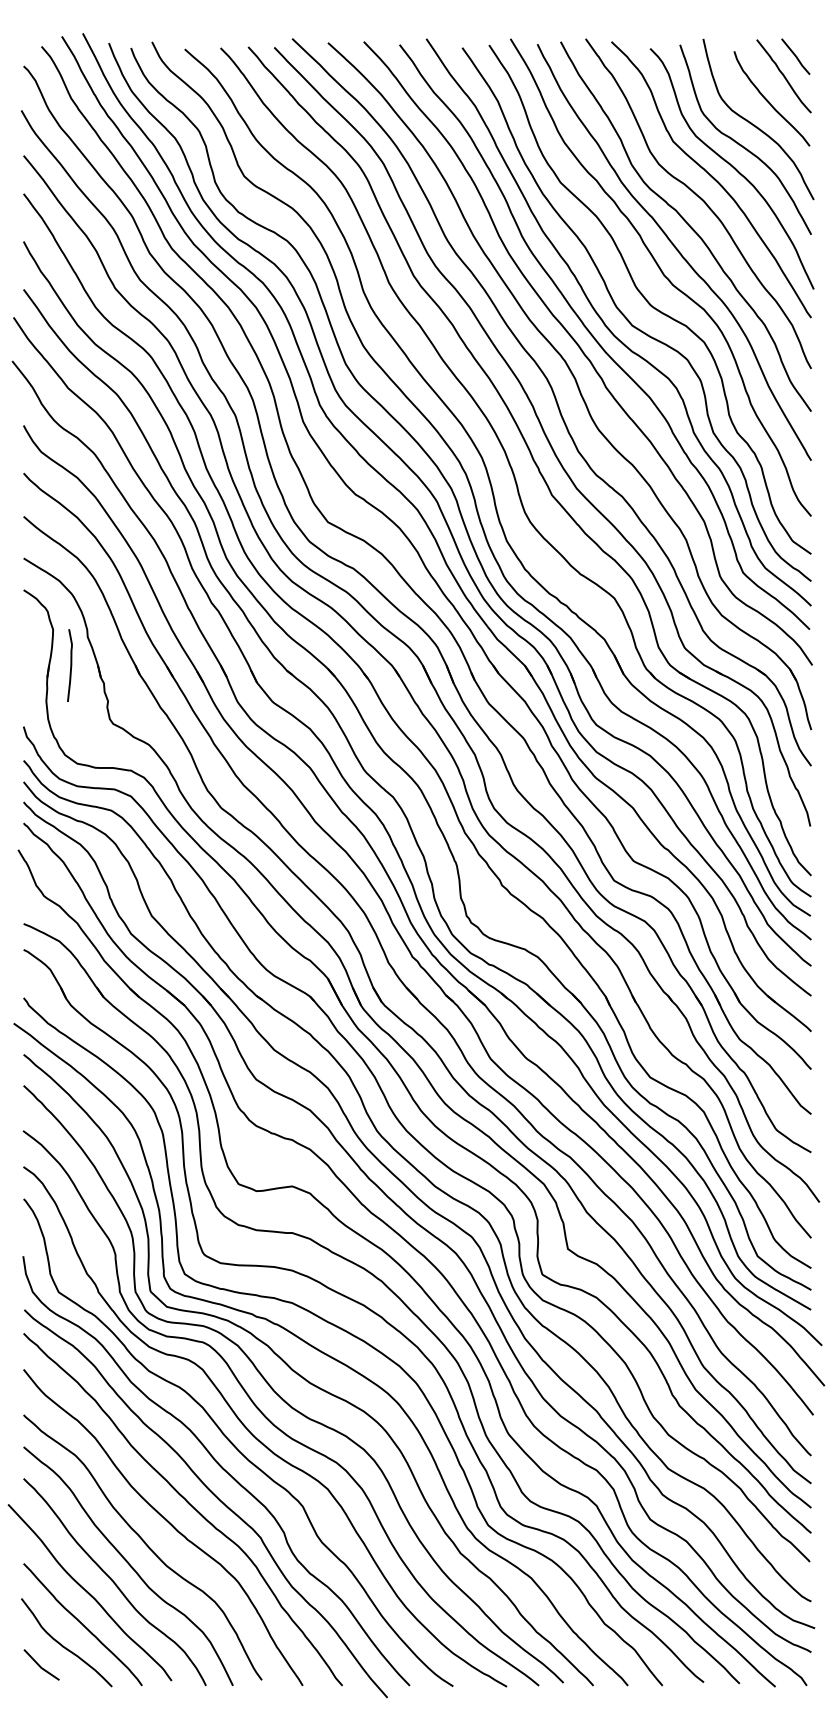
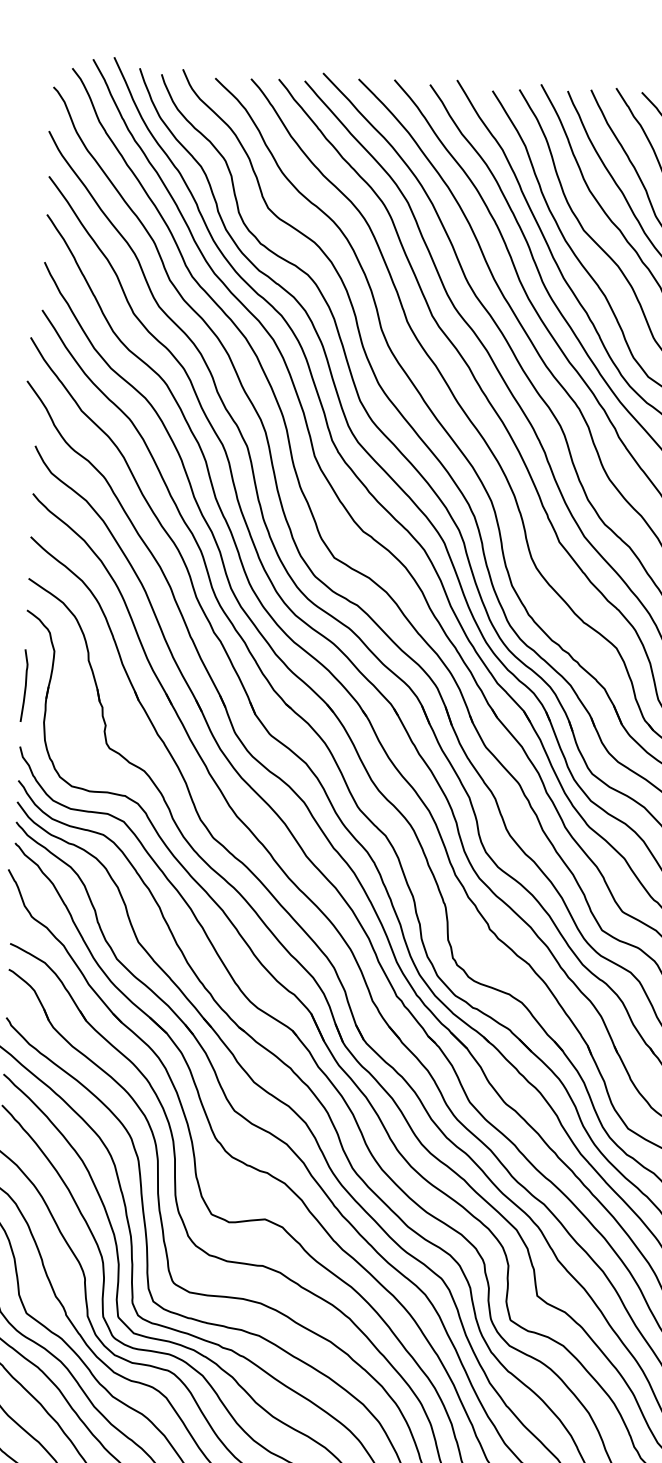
curve: (70, 665) -> (25, 685), moved

